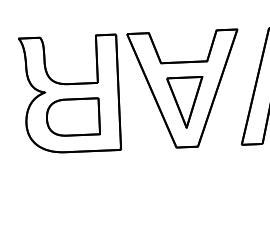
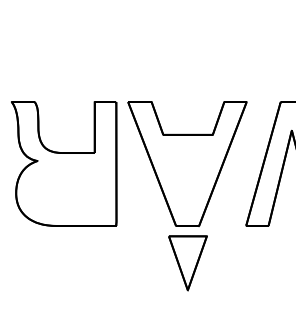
part: (185, 102) -> (187, 263), moved
part: (73, 116) -> (66, 188), removed

